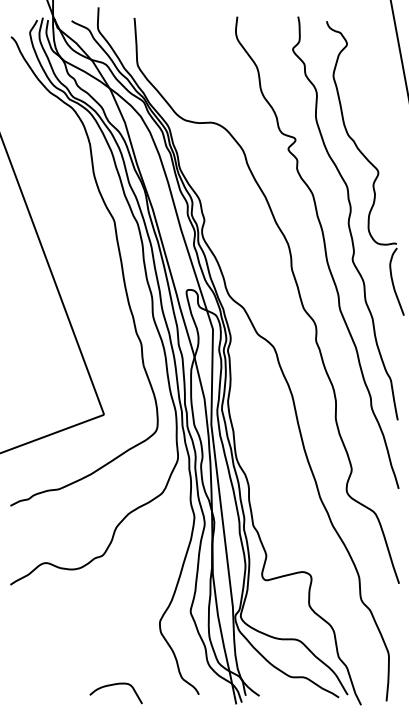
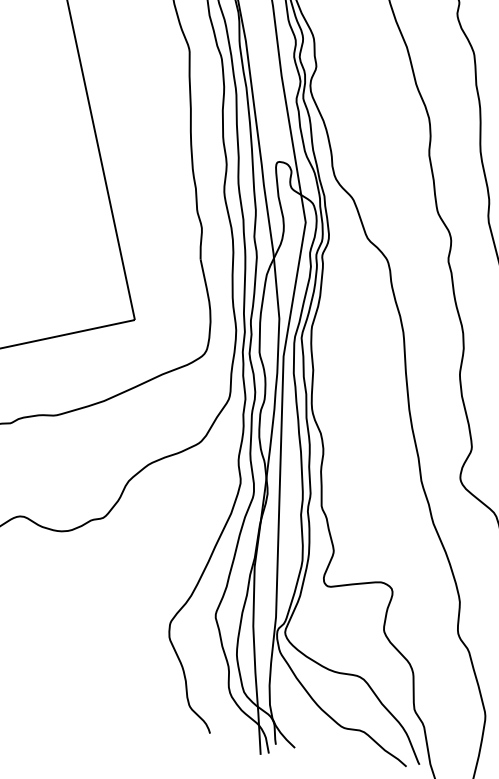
curve: (115, 685) -> (94, 703), removed

